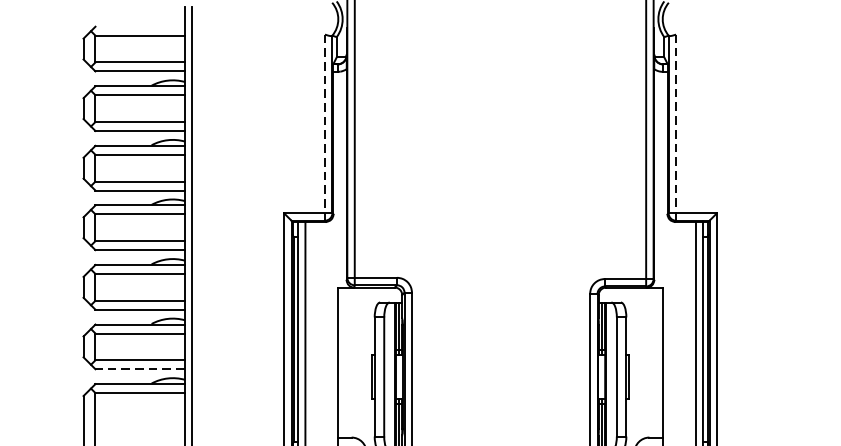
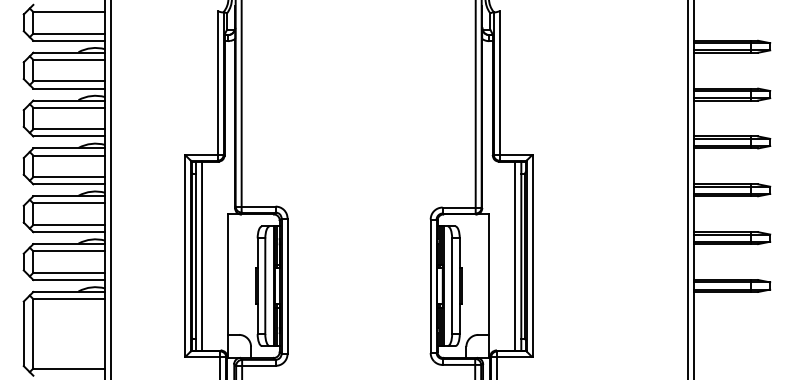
line: (324, 127) -> (217, 85), dashed -> solid
line: (675, 127) -> (499, 85), dashed -> solid
line: (140, 369) -> (69, 280), dashed -> solid

